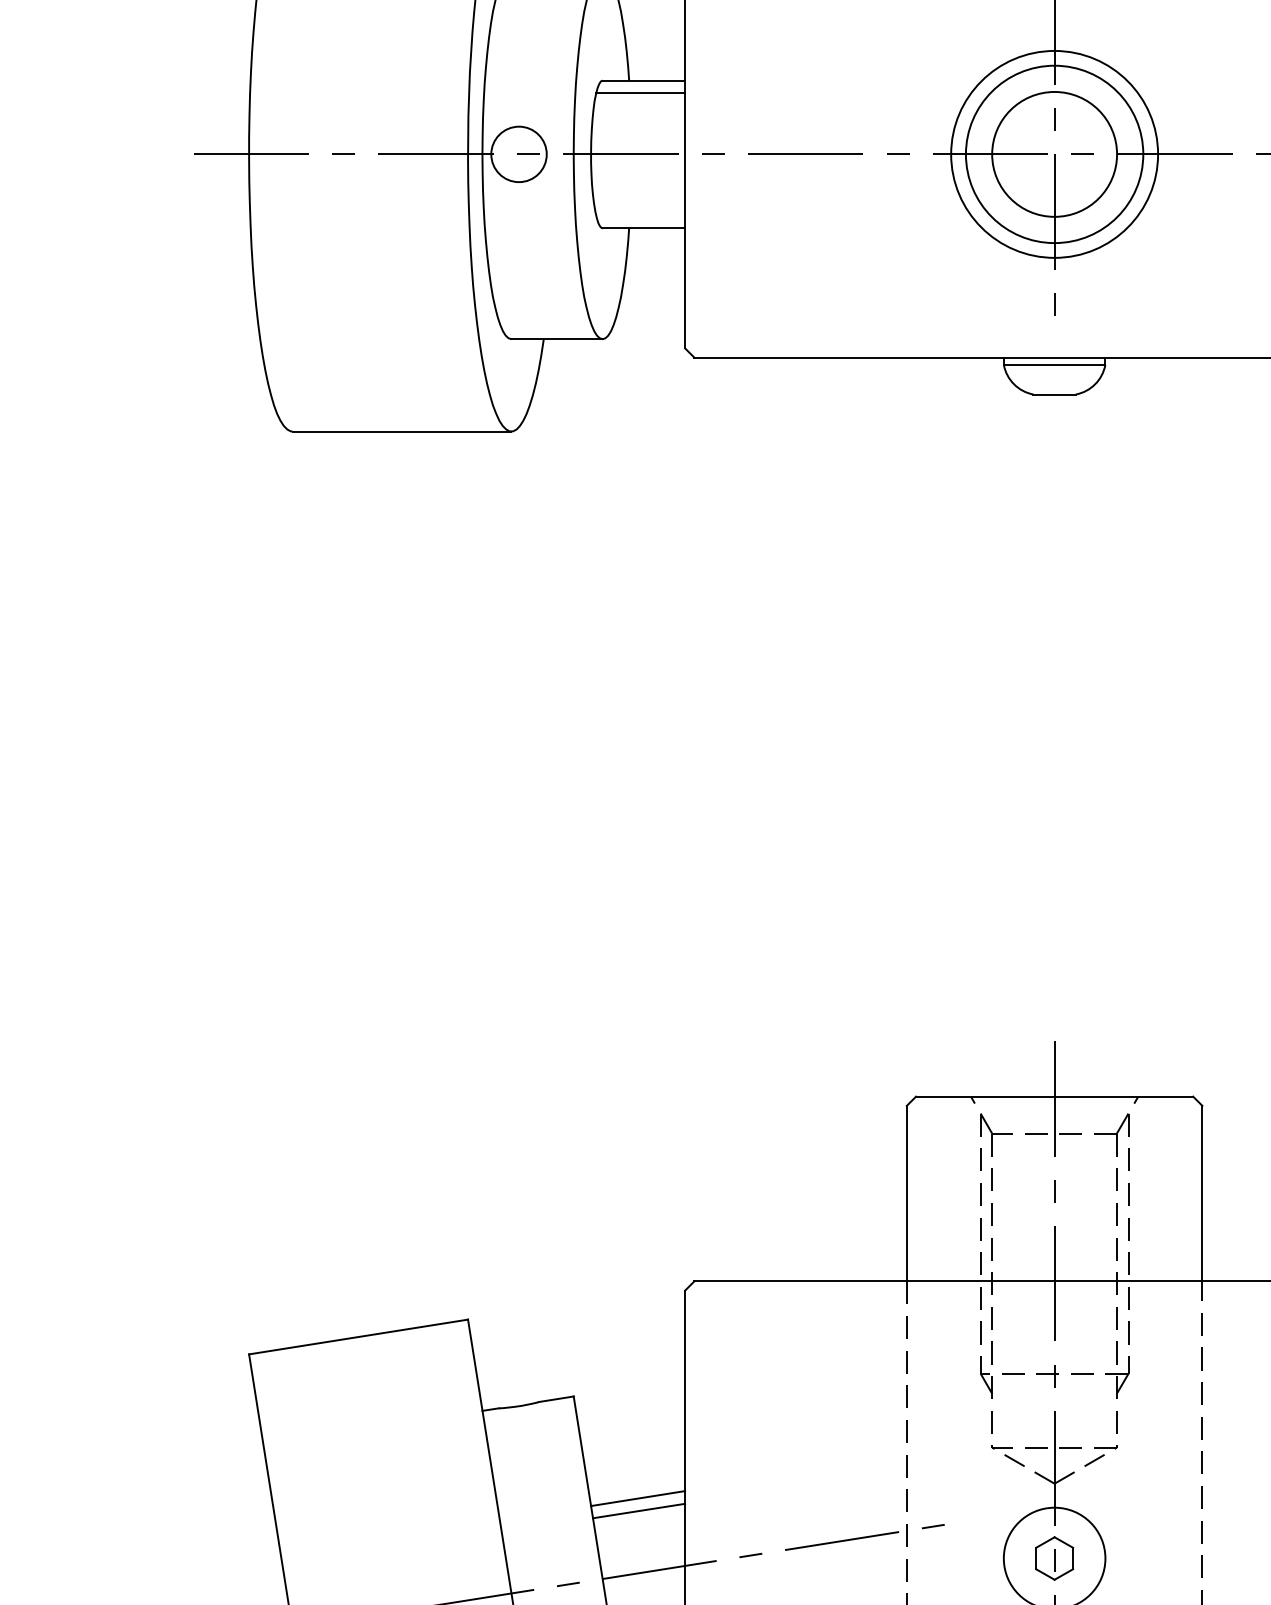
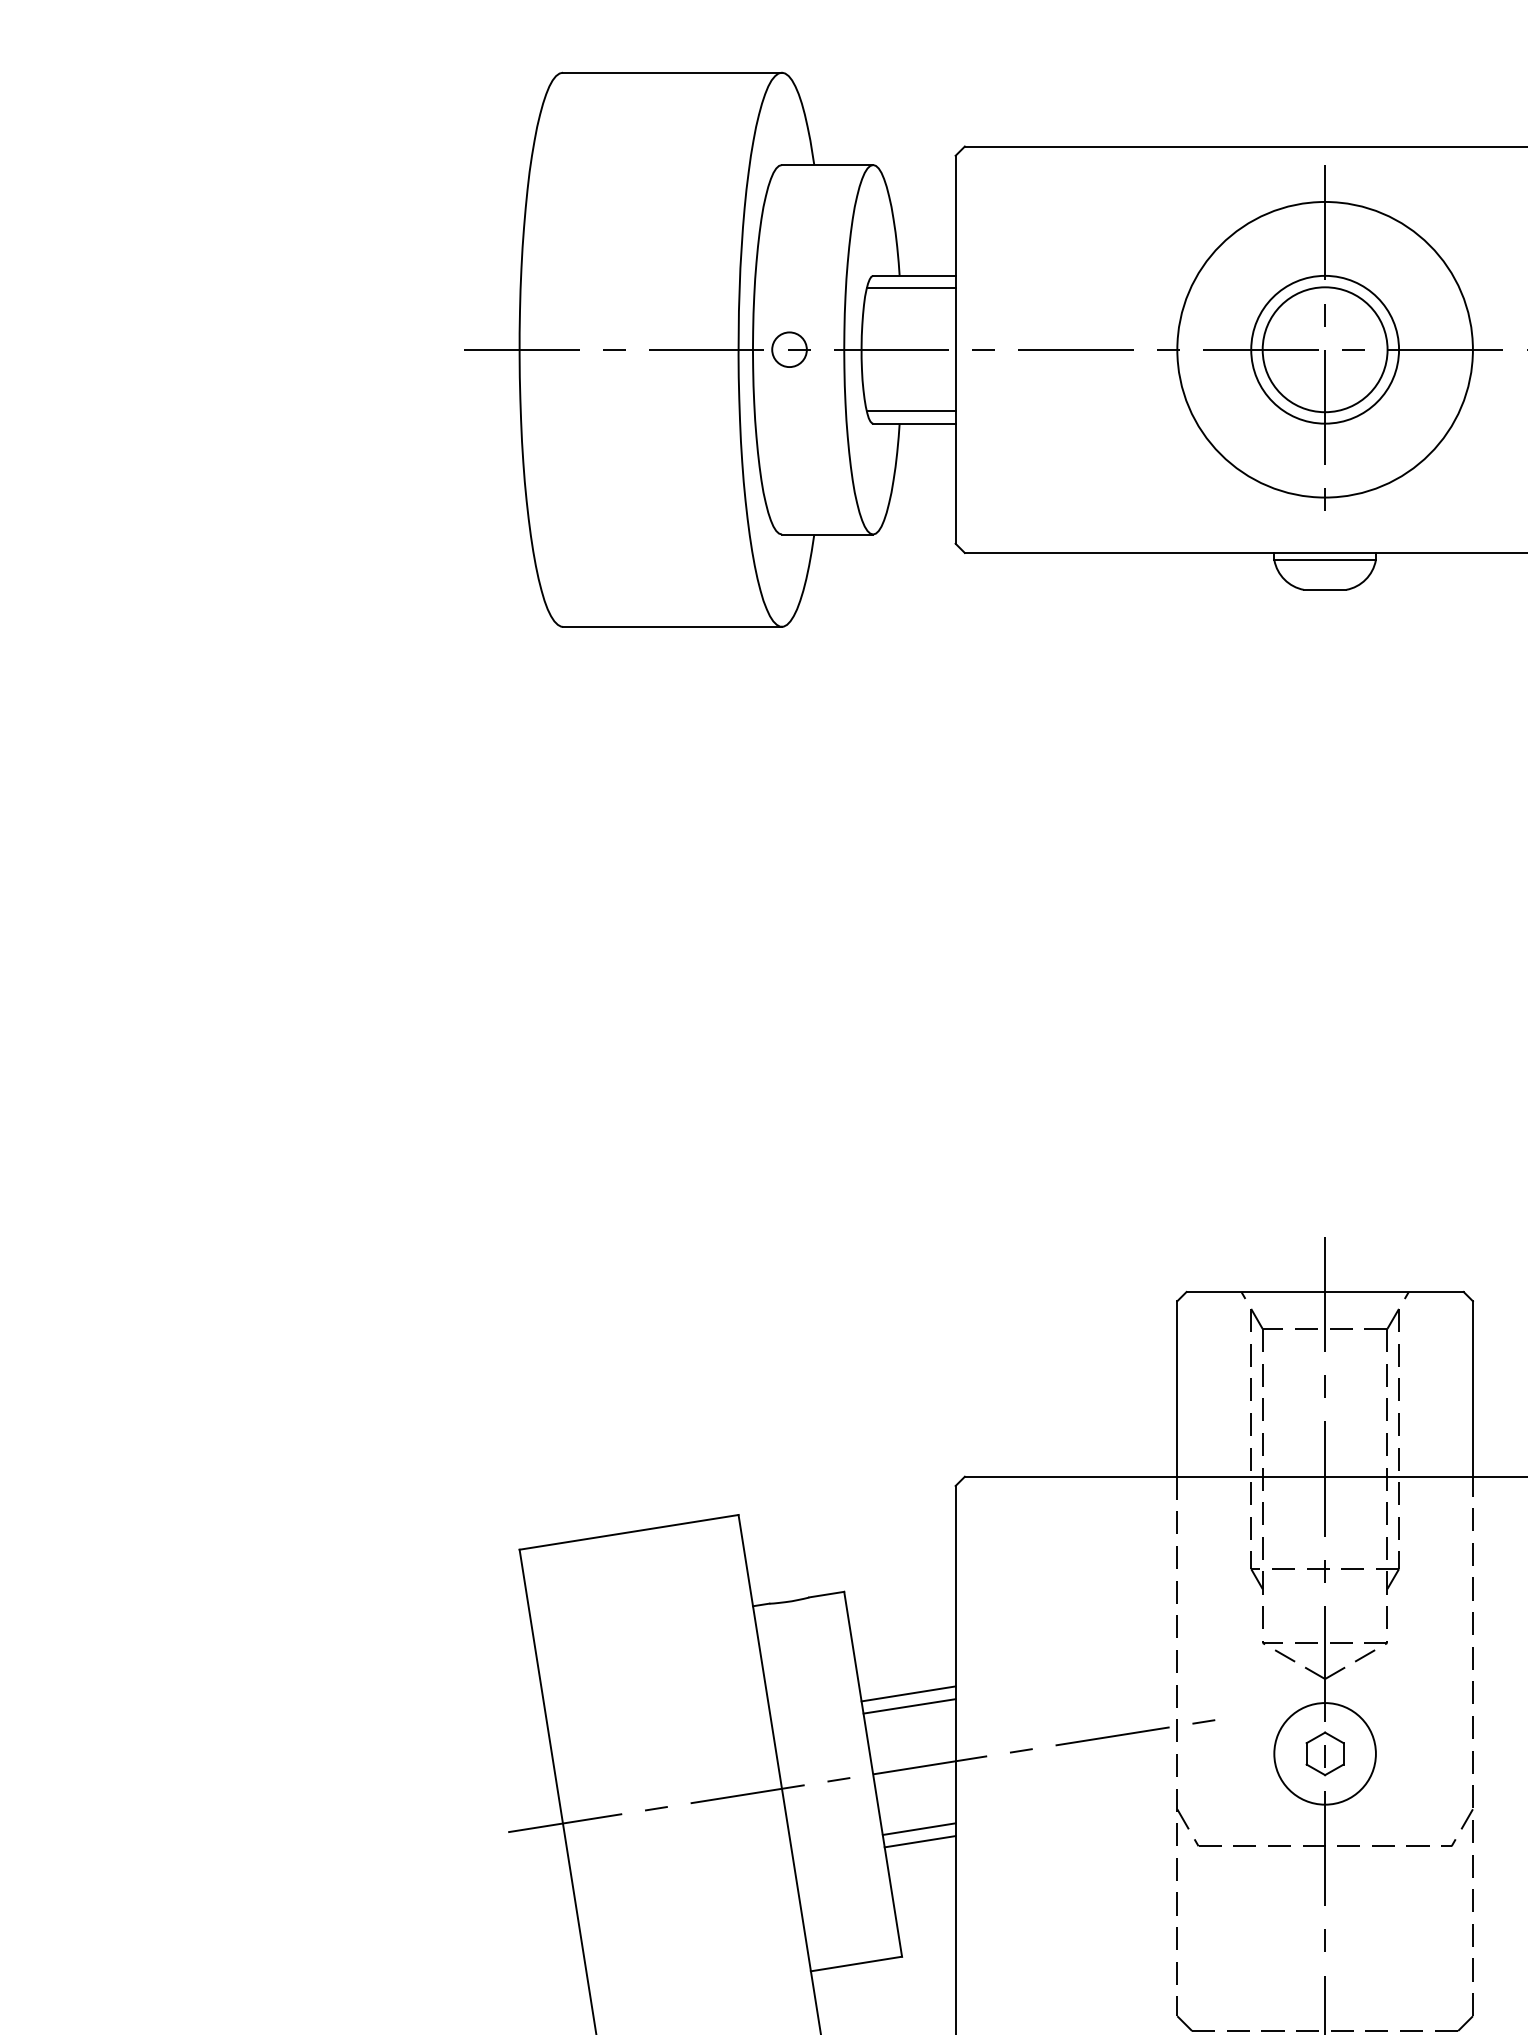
circle: (518, 154) -> (789, 349), size x0.62
circle: (1053, 154) -> (1324, 349), size x1.67
circle: (1054, 154) -> (1325, 349), size x0.71
line: (639, 216) -> (910, 411), added

